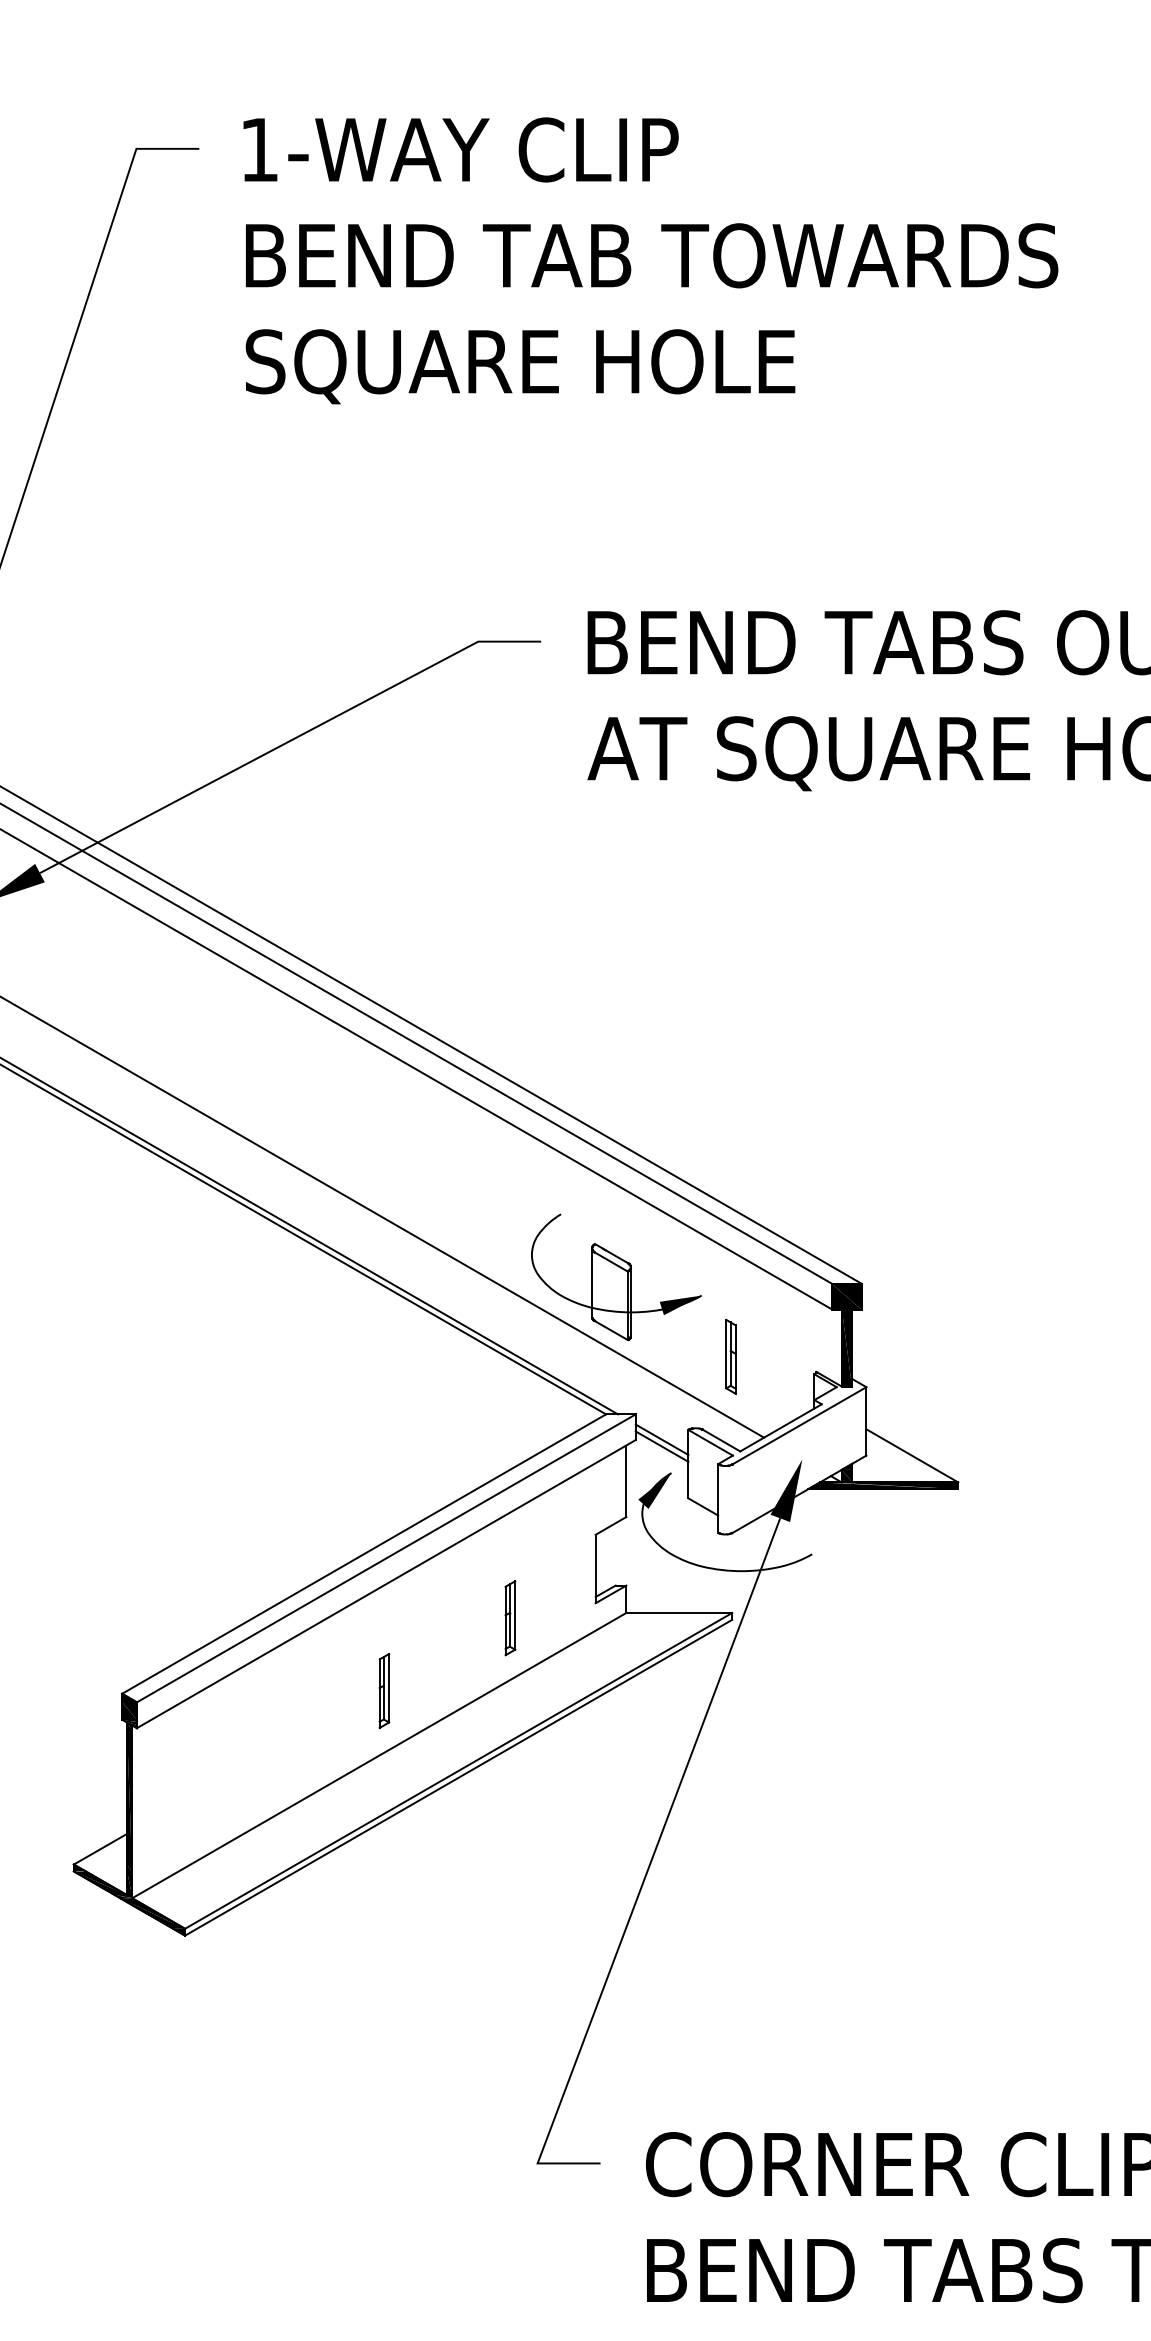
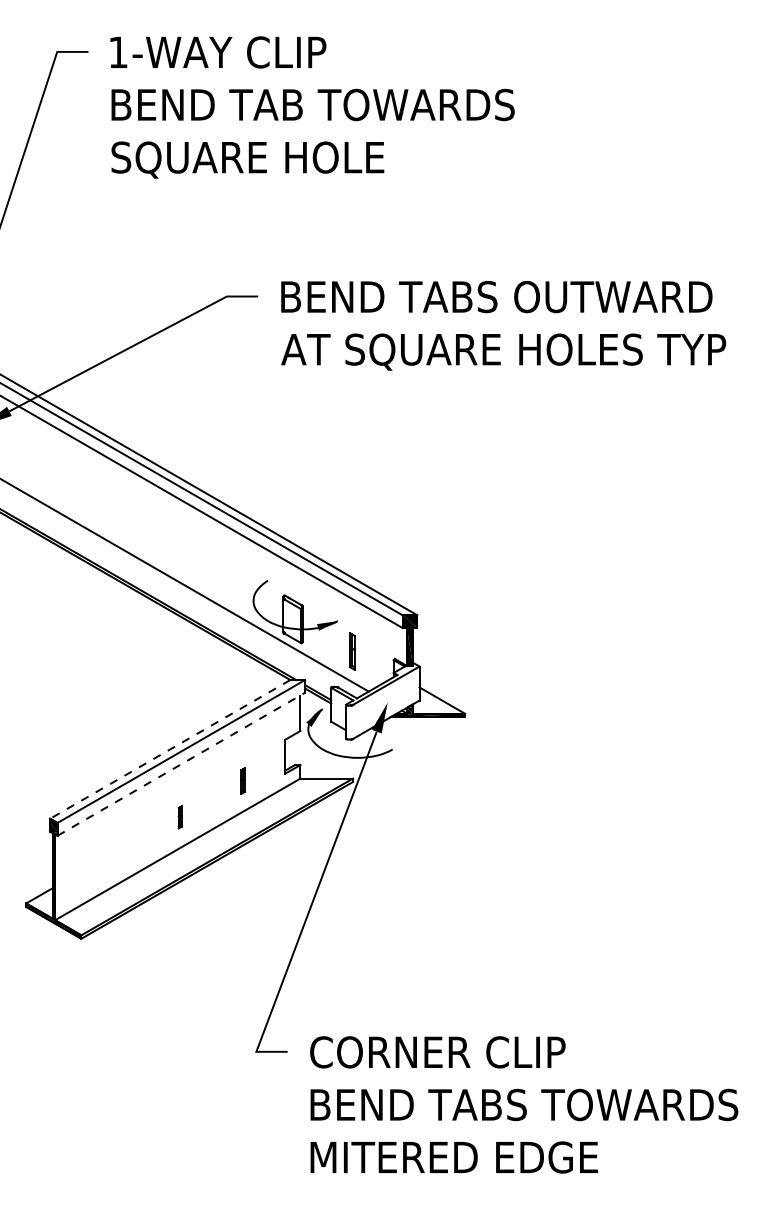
line: (364, 1554) -> (170, 749), solid -> dashed
line: (386, 1584) -> (181, 764), solid -> dashed
part: (509, 1616) -> (242, 780), size x0.7
part: (382, 1691) -> (179, 817), size x0.6

